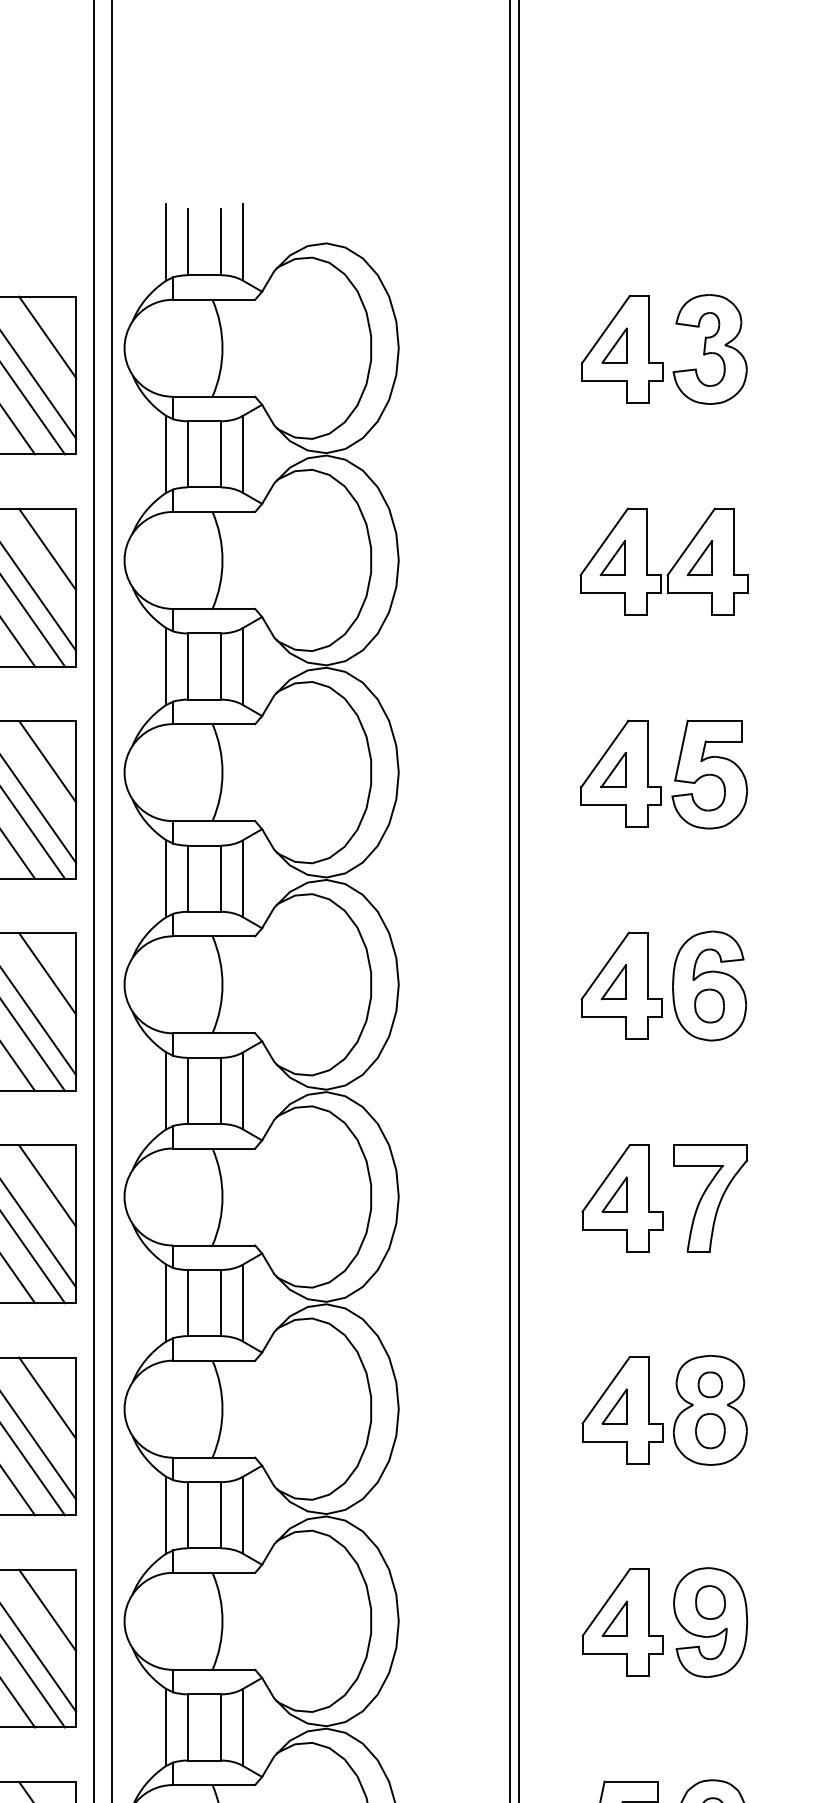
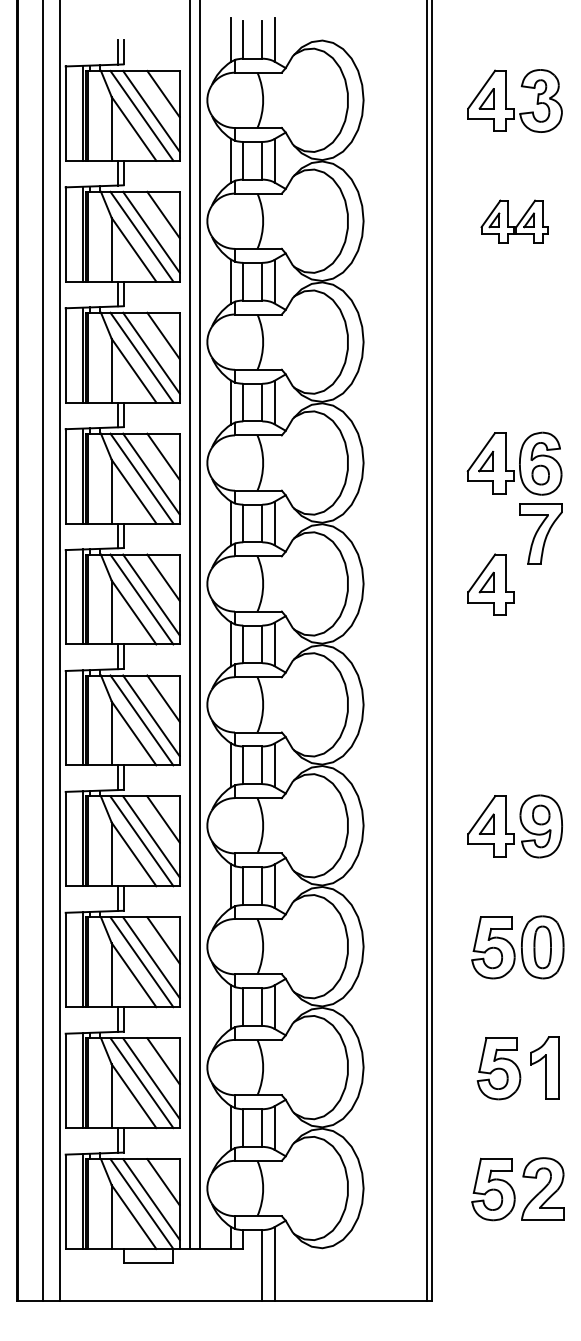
part: (663, 560) -> (514, 221), size x0.7
part: (674, 775) -> (520, 343), removed
part: (709, 1197) -> (540, 533), moved
part: (663, 1422) -> (514, 712), removed

